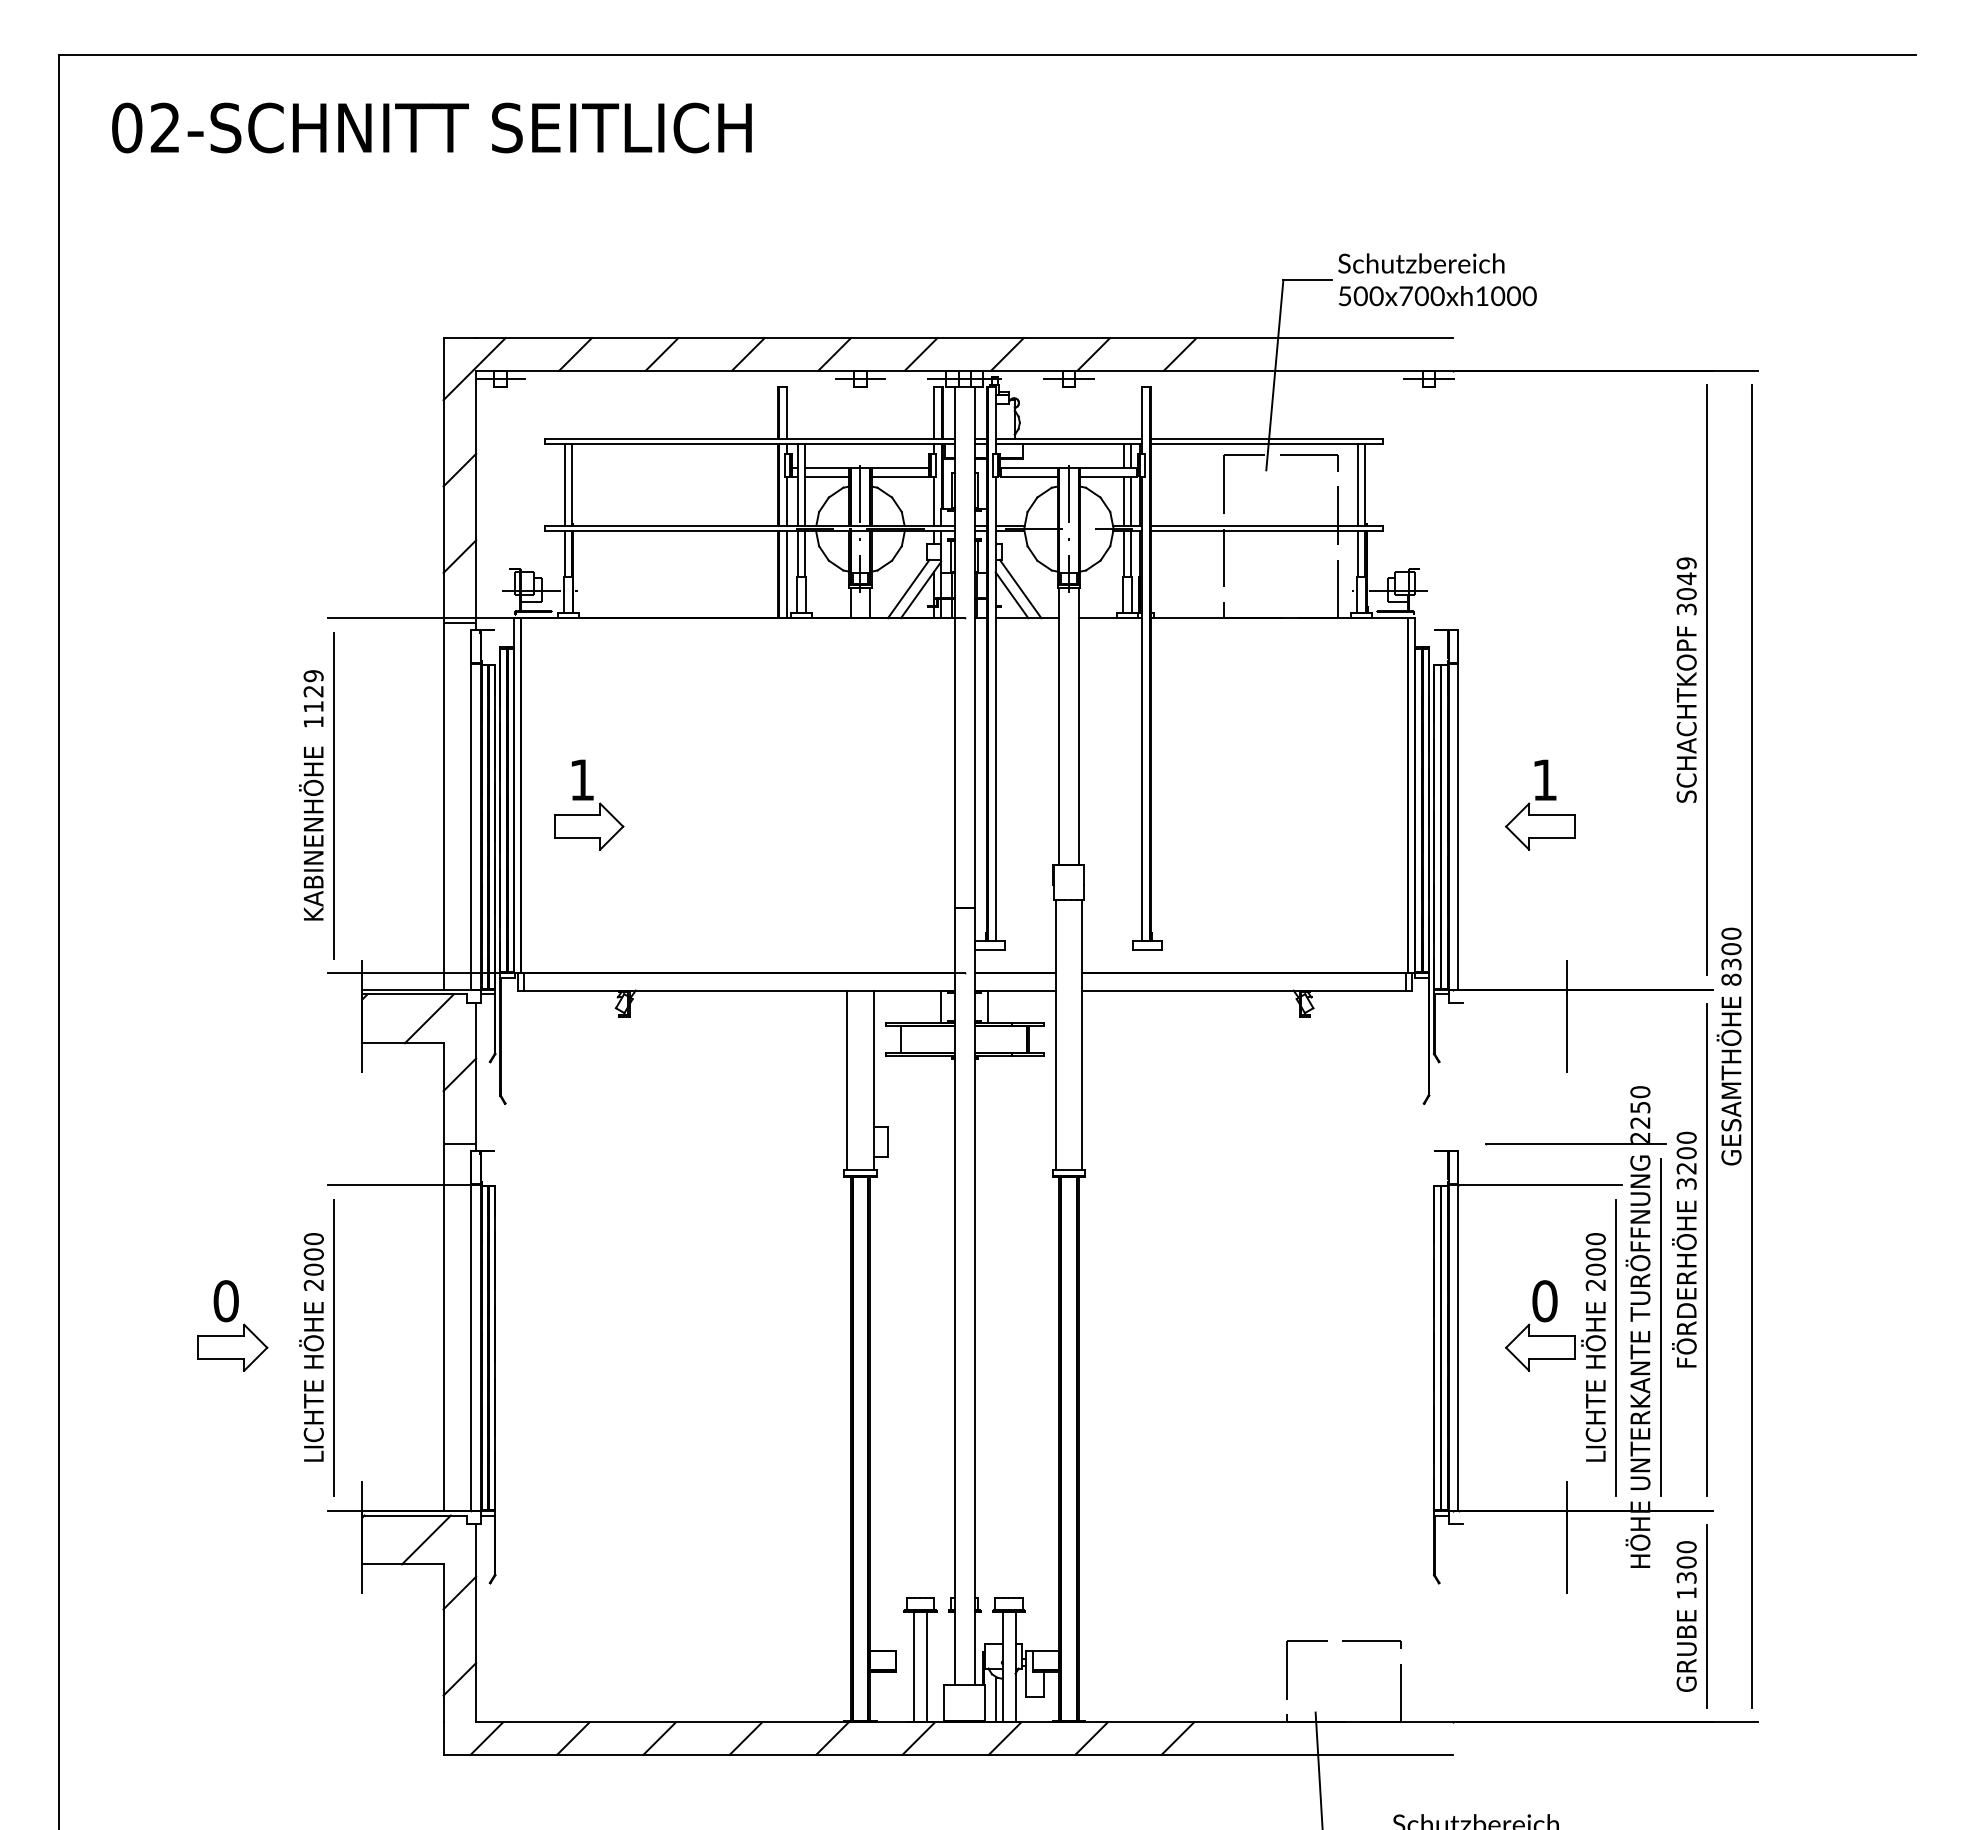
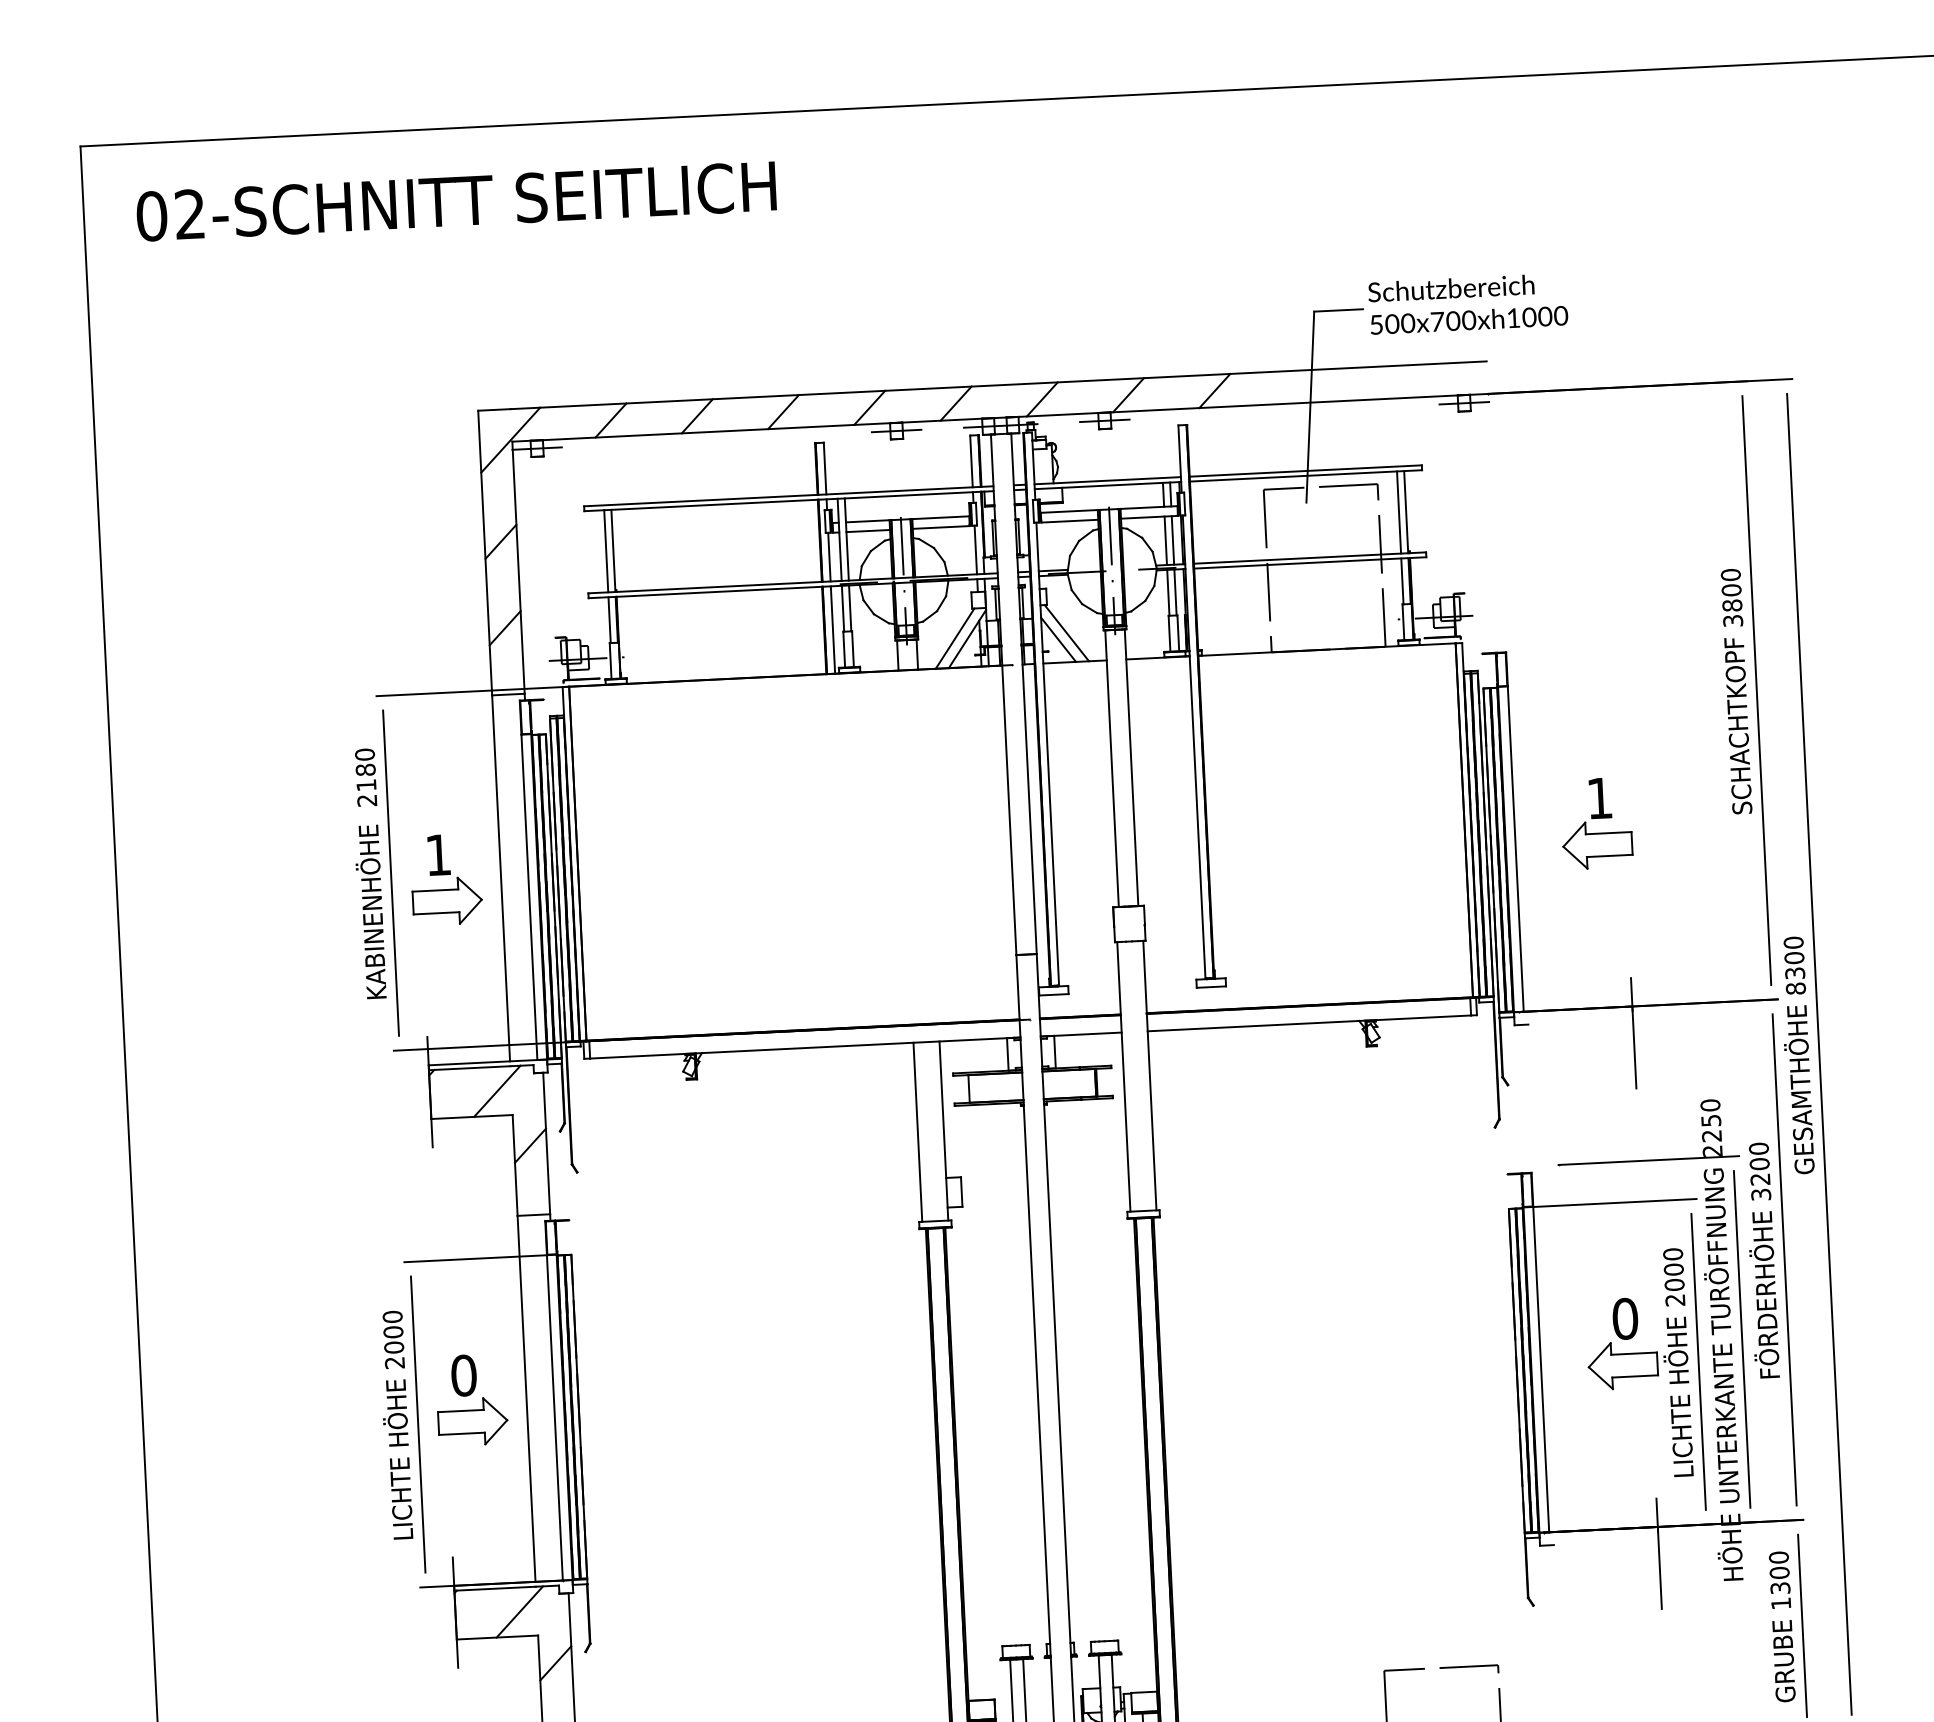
text: (1686, 578) -> (1731, 590), 3049 -> 3800
text: (313, 698) -> (365, 777), 1129 -> 2180
part: (589, 804) -> (447, 879), moved
part: (233, 1325) -> (472, 1399), moved

